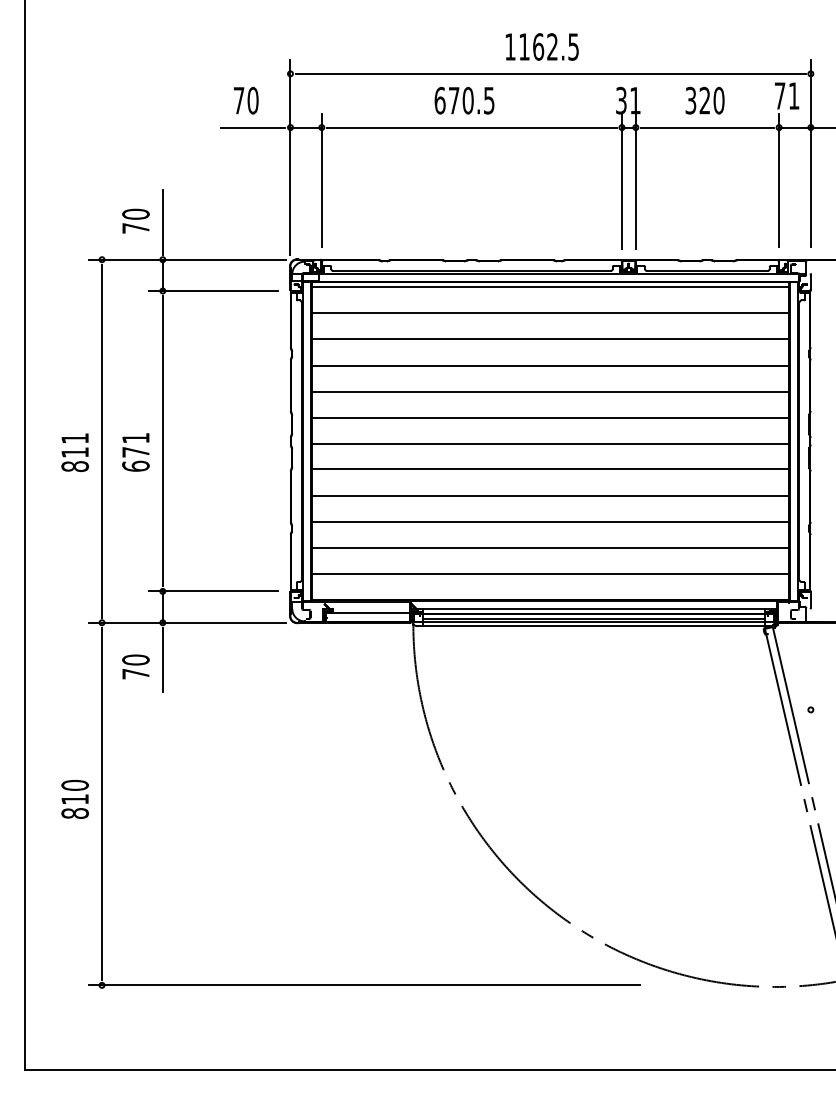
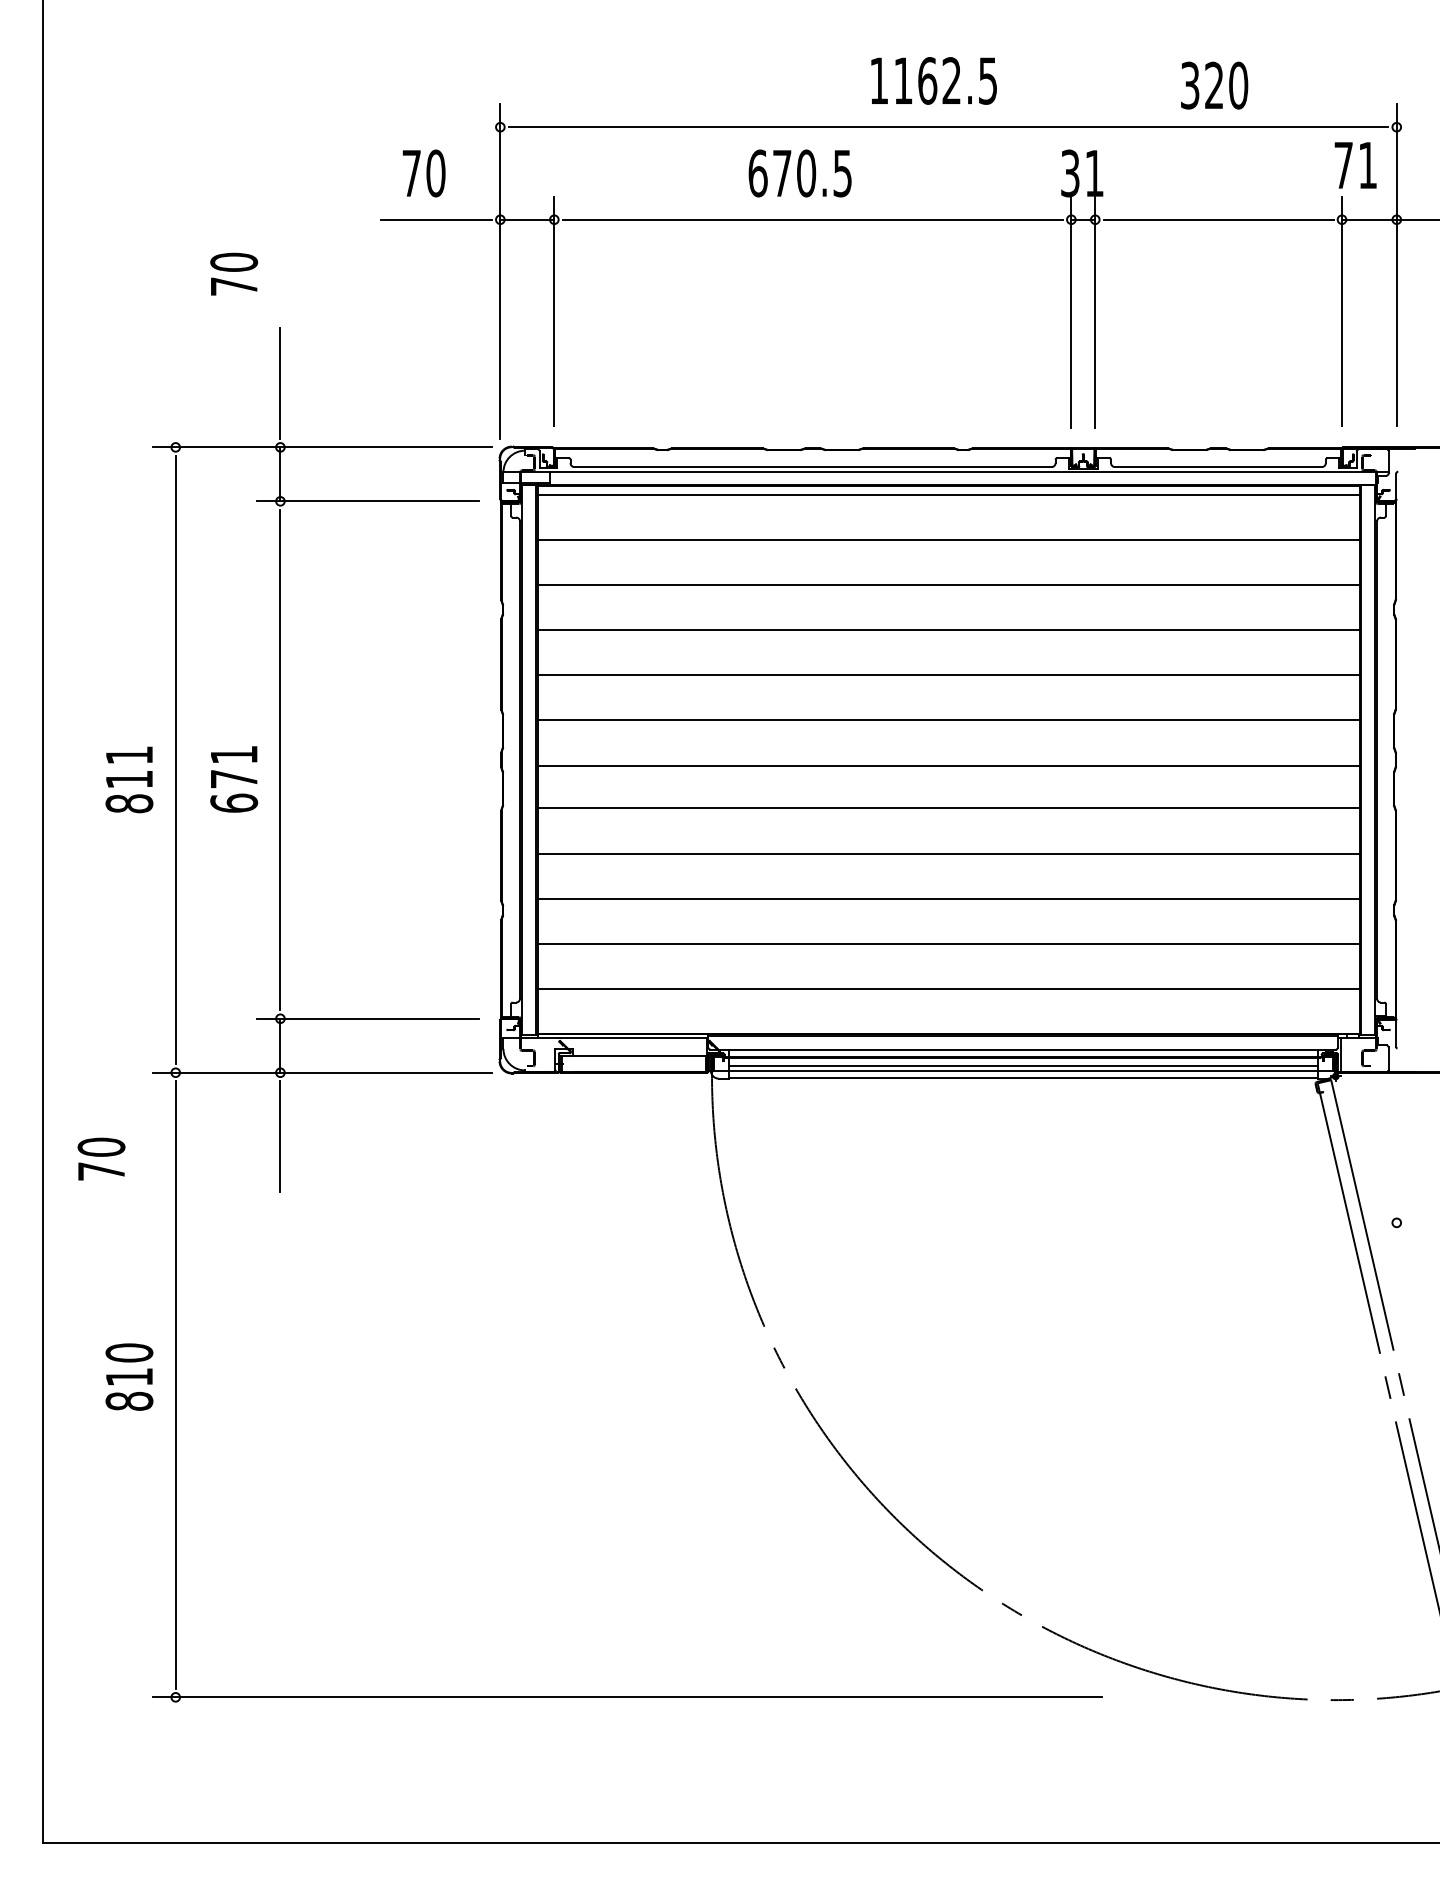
text: (704, 100) -> (1213, 85), moved
text: (135, 220) -> (233, 273), moved
text: (135, 666) -> (100, 1158), moved

